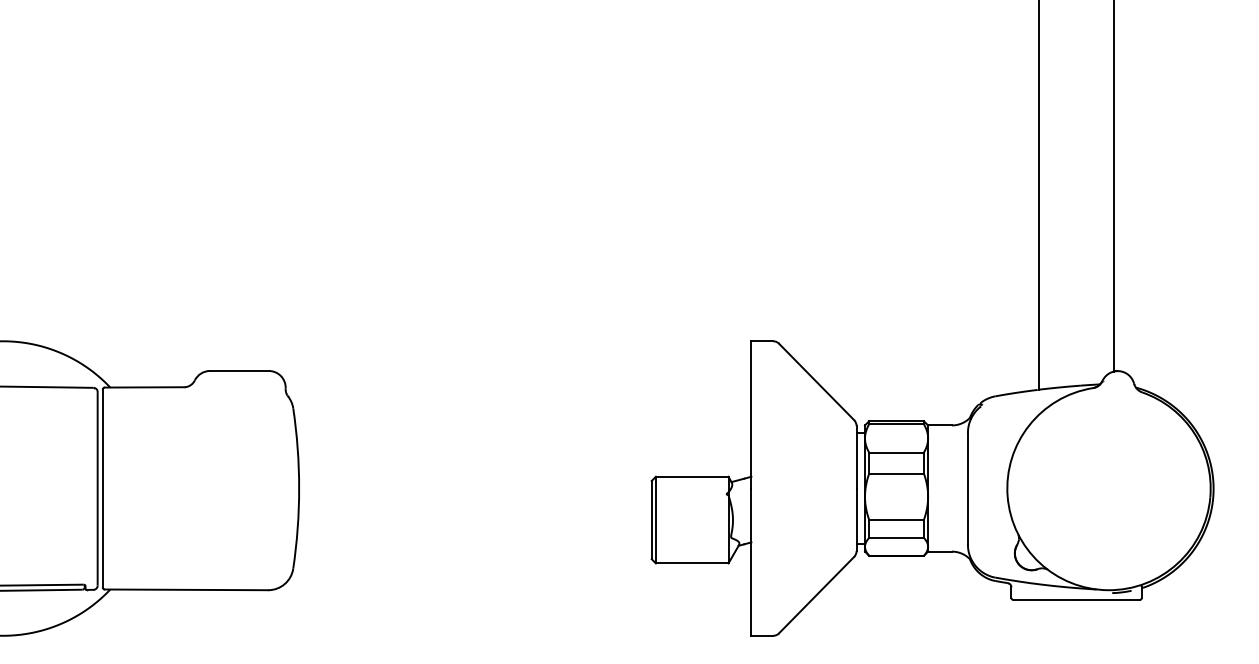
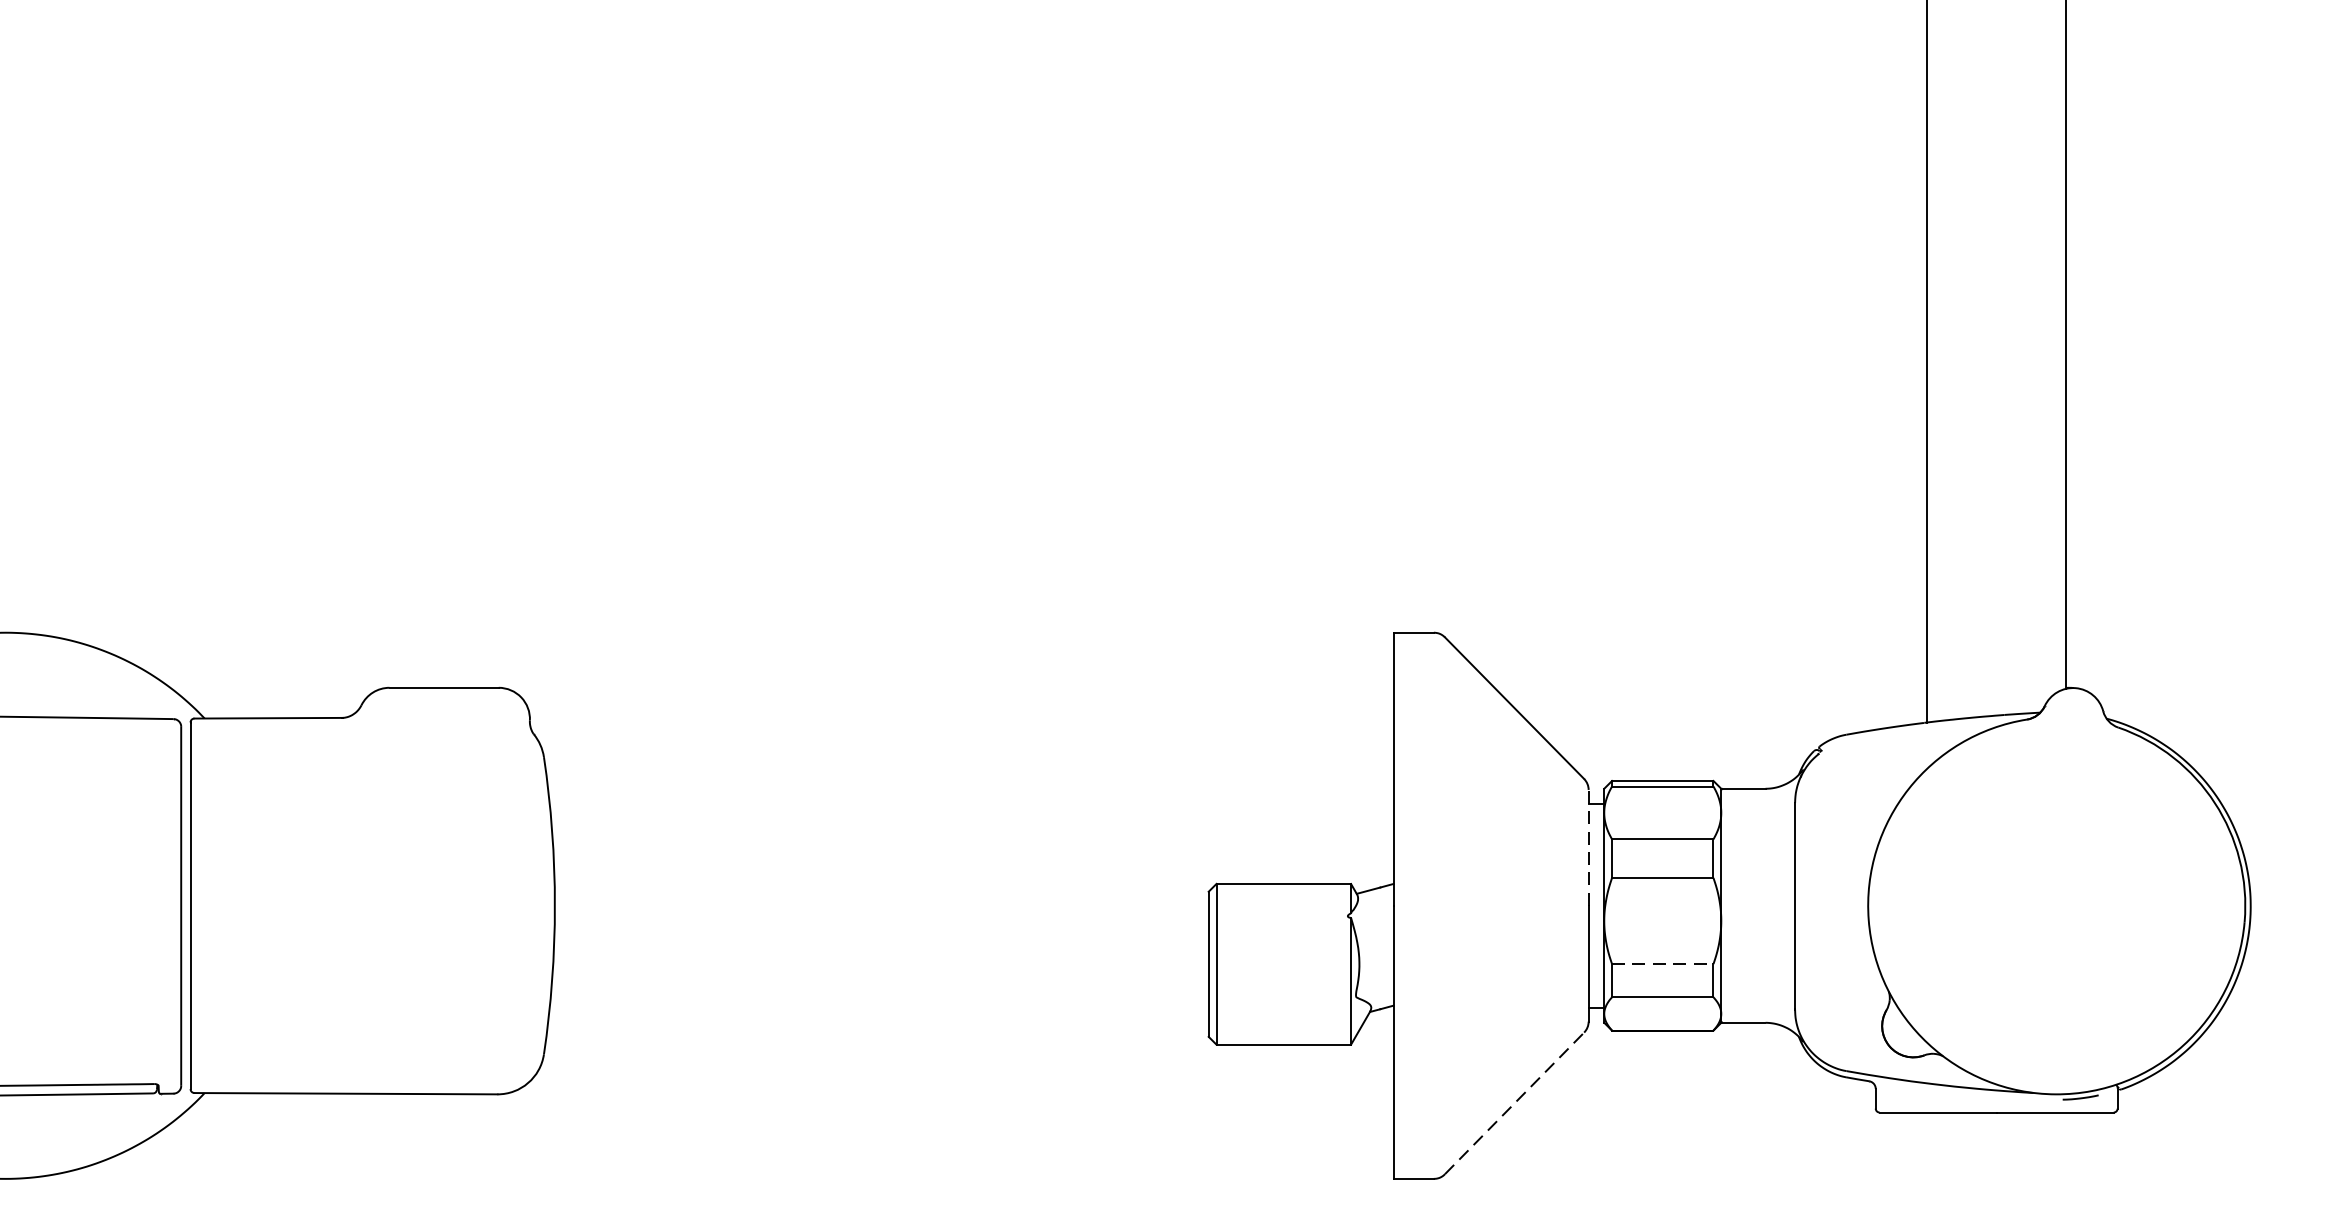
line: (856, 456) -> (1588, 846), solid -> dashed
line: (897, 519) -> (1664, 963), solid -> dashed
line: (816, 595) -> (1514, 1104), solid -> dashed

